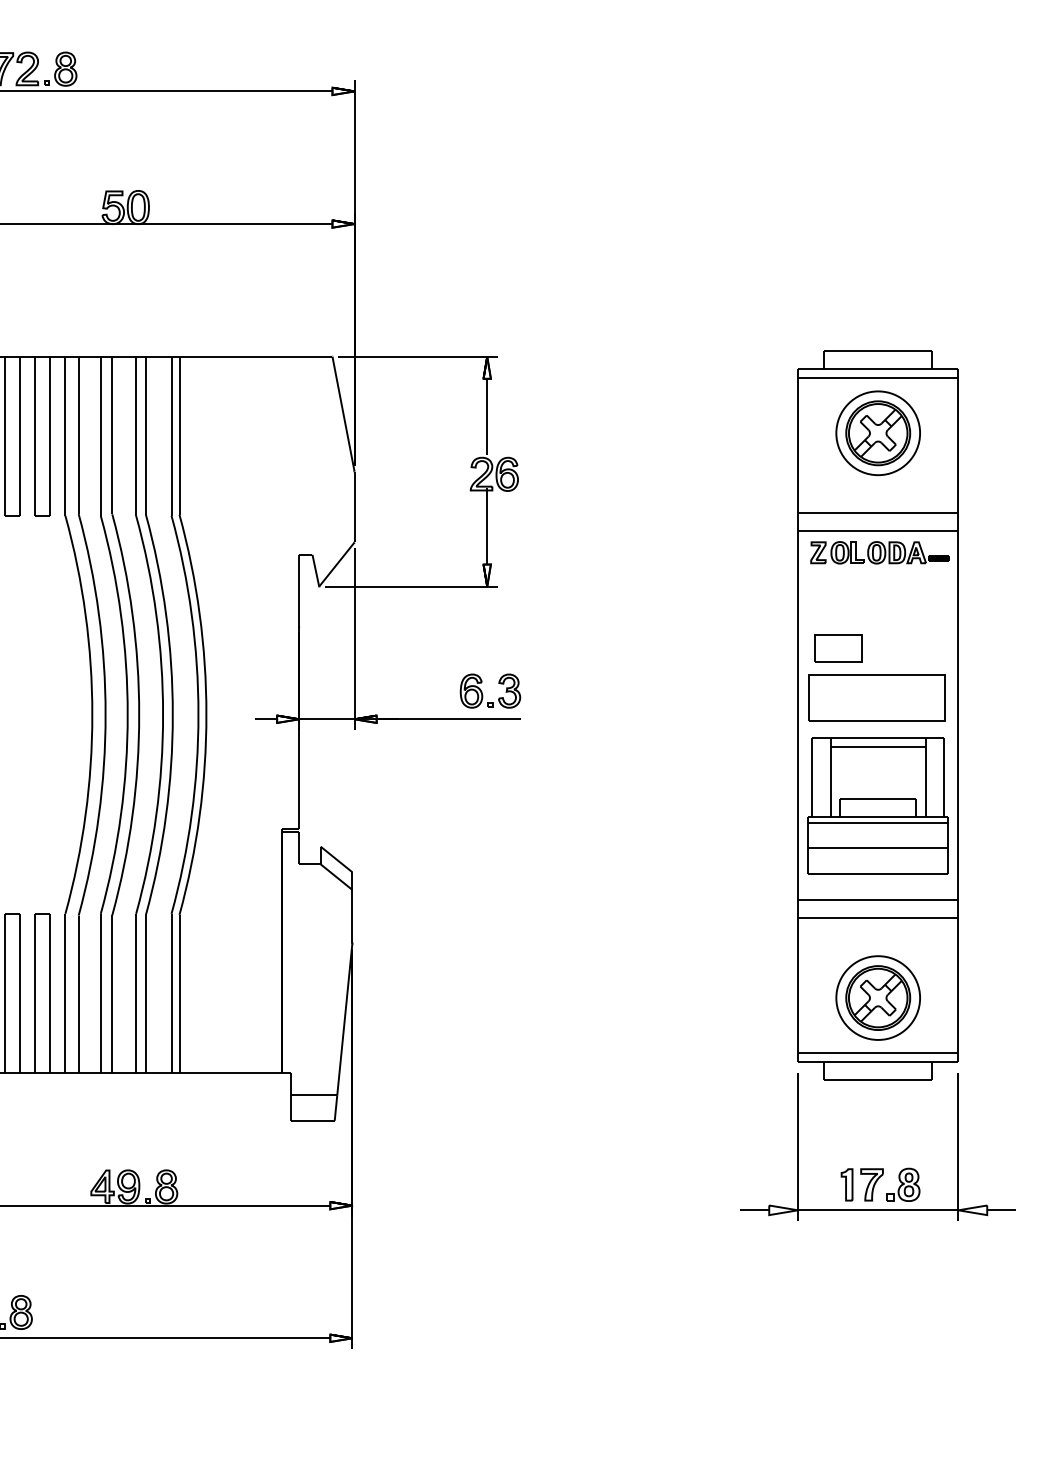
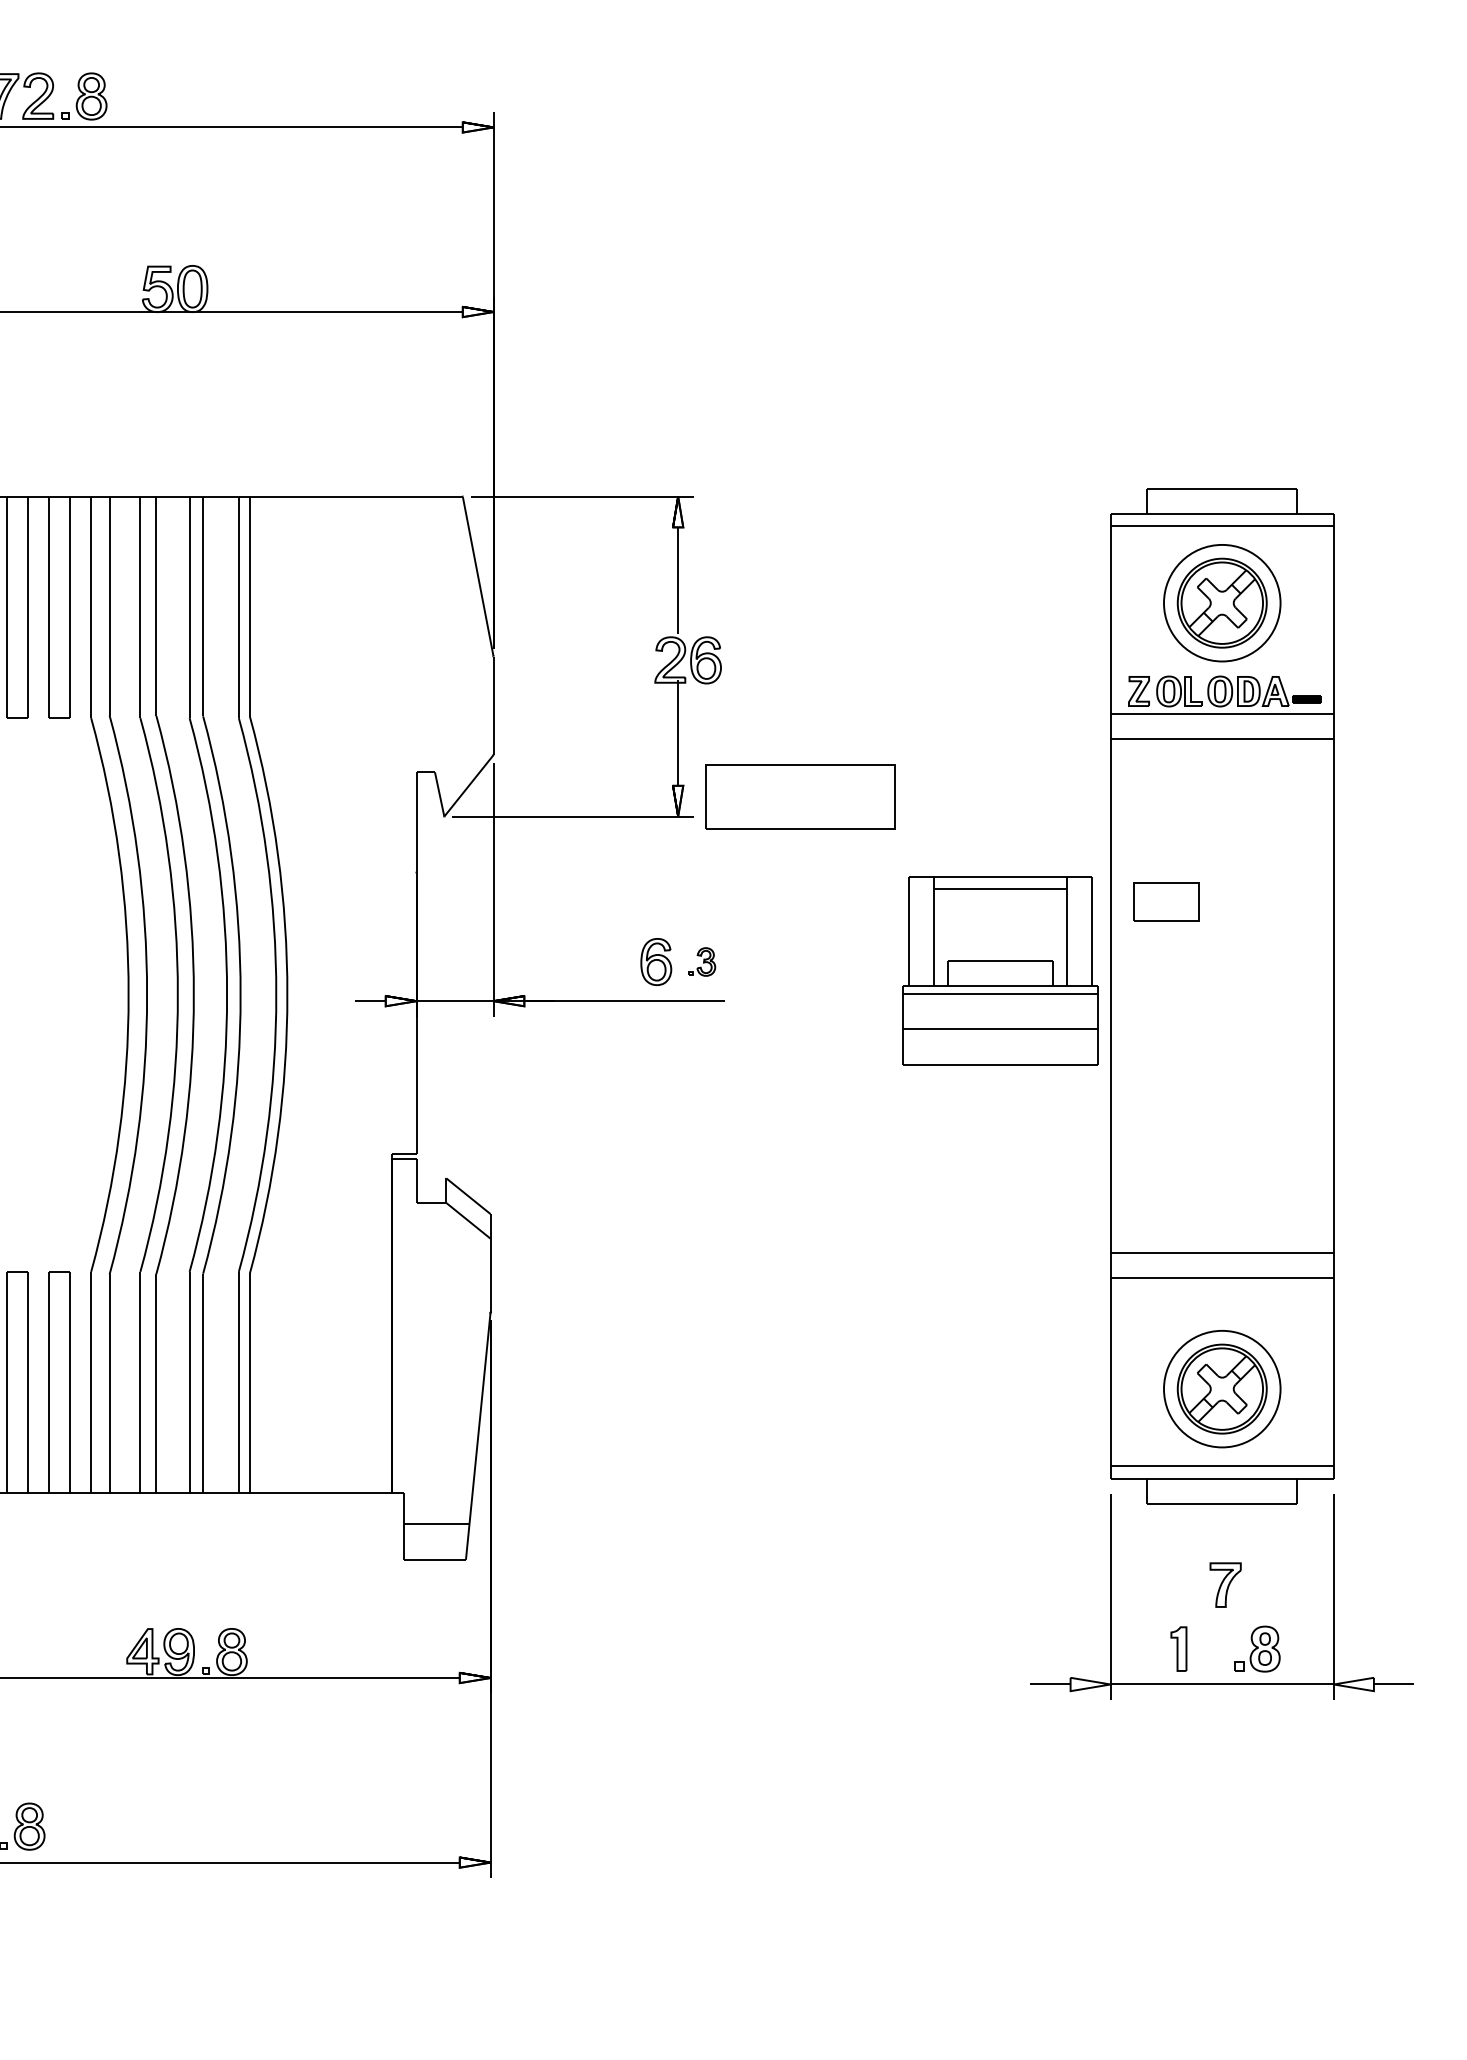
part: (879, 552) -> (1224, 691), moved
part: (504, 690) -> (701, 961), size x0.6
part: (876, 697) -> (800, 796), moved
part: (878, 805) -> (1000, 970), moved
part: (871, 1184) -> (1225, 1584), moved

